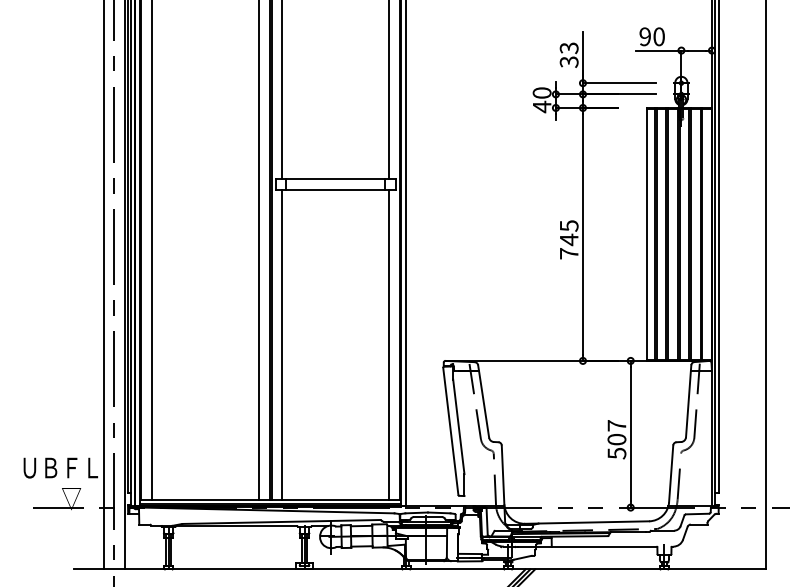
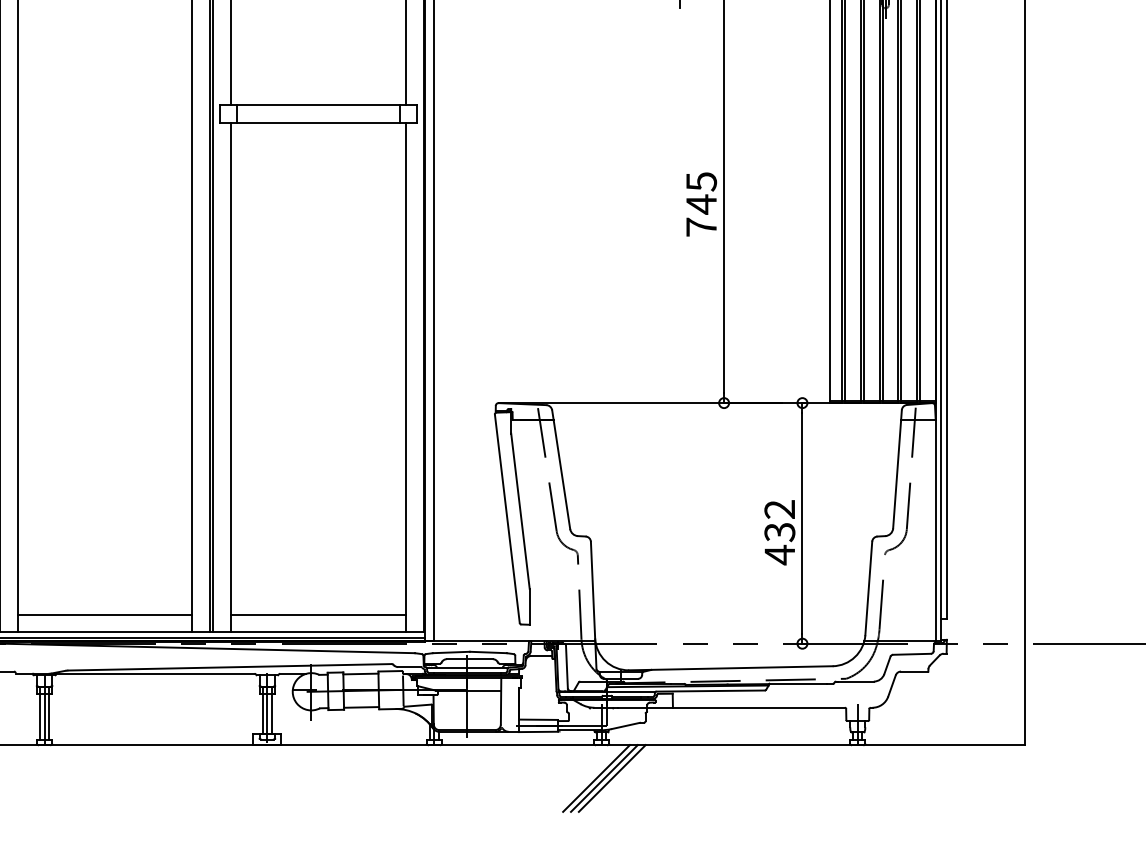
text: (616, 439) -> (779, 532), 507 -> 432
line: (205, 490) -> (104, 615), added
line: (335, 490) -> (318, 615), added

